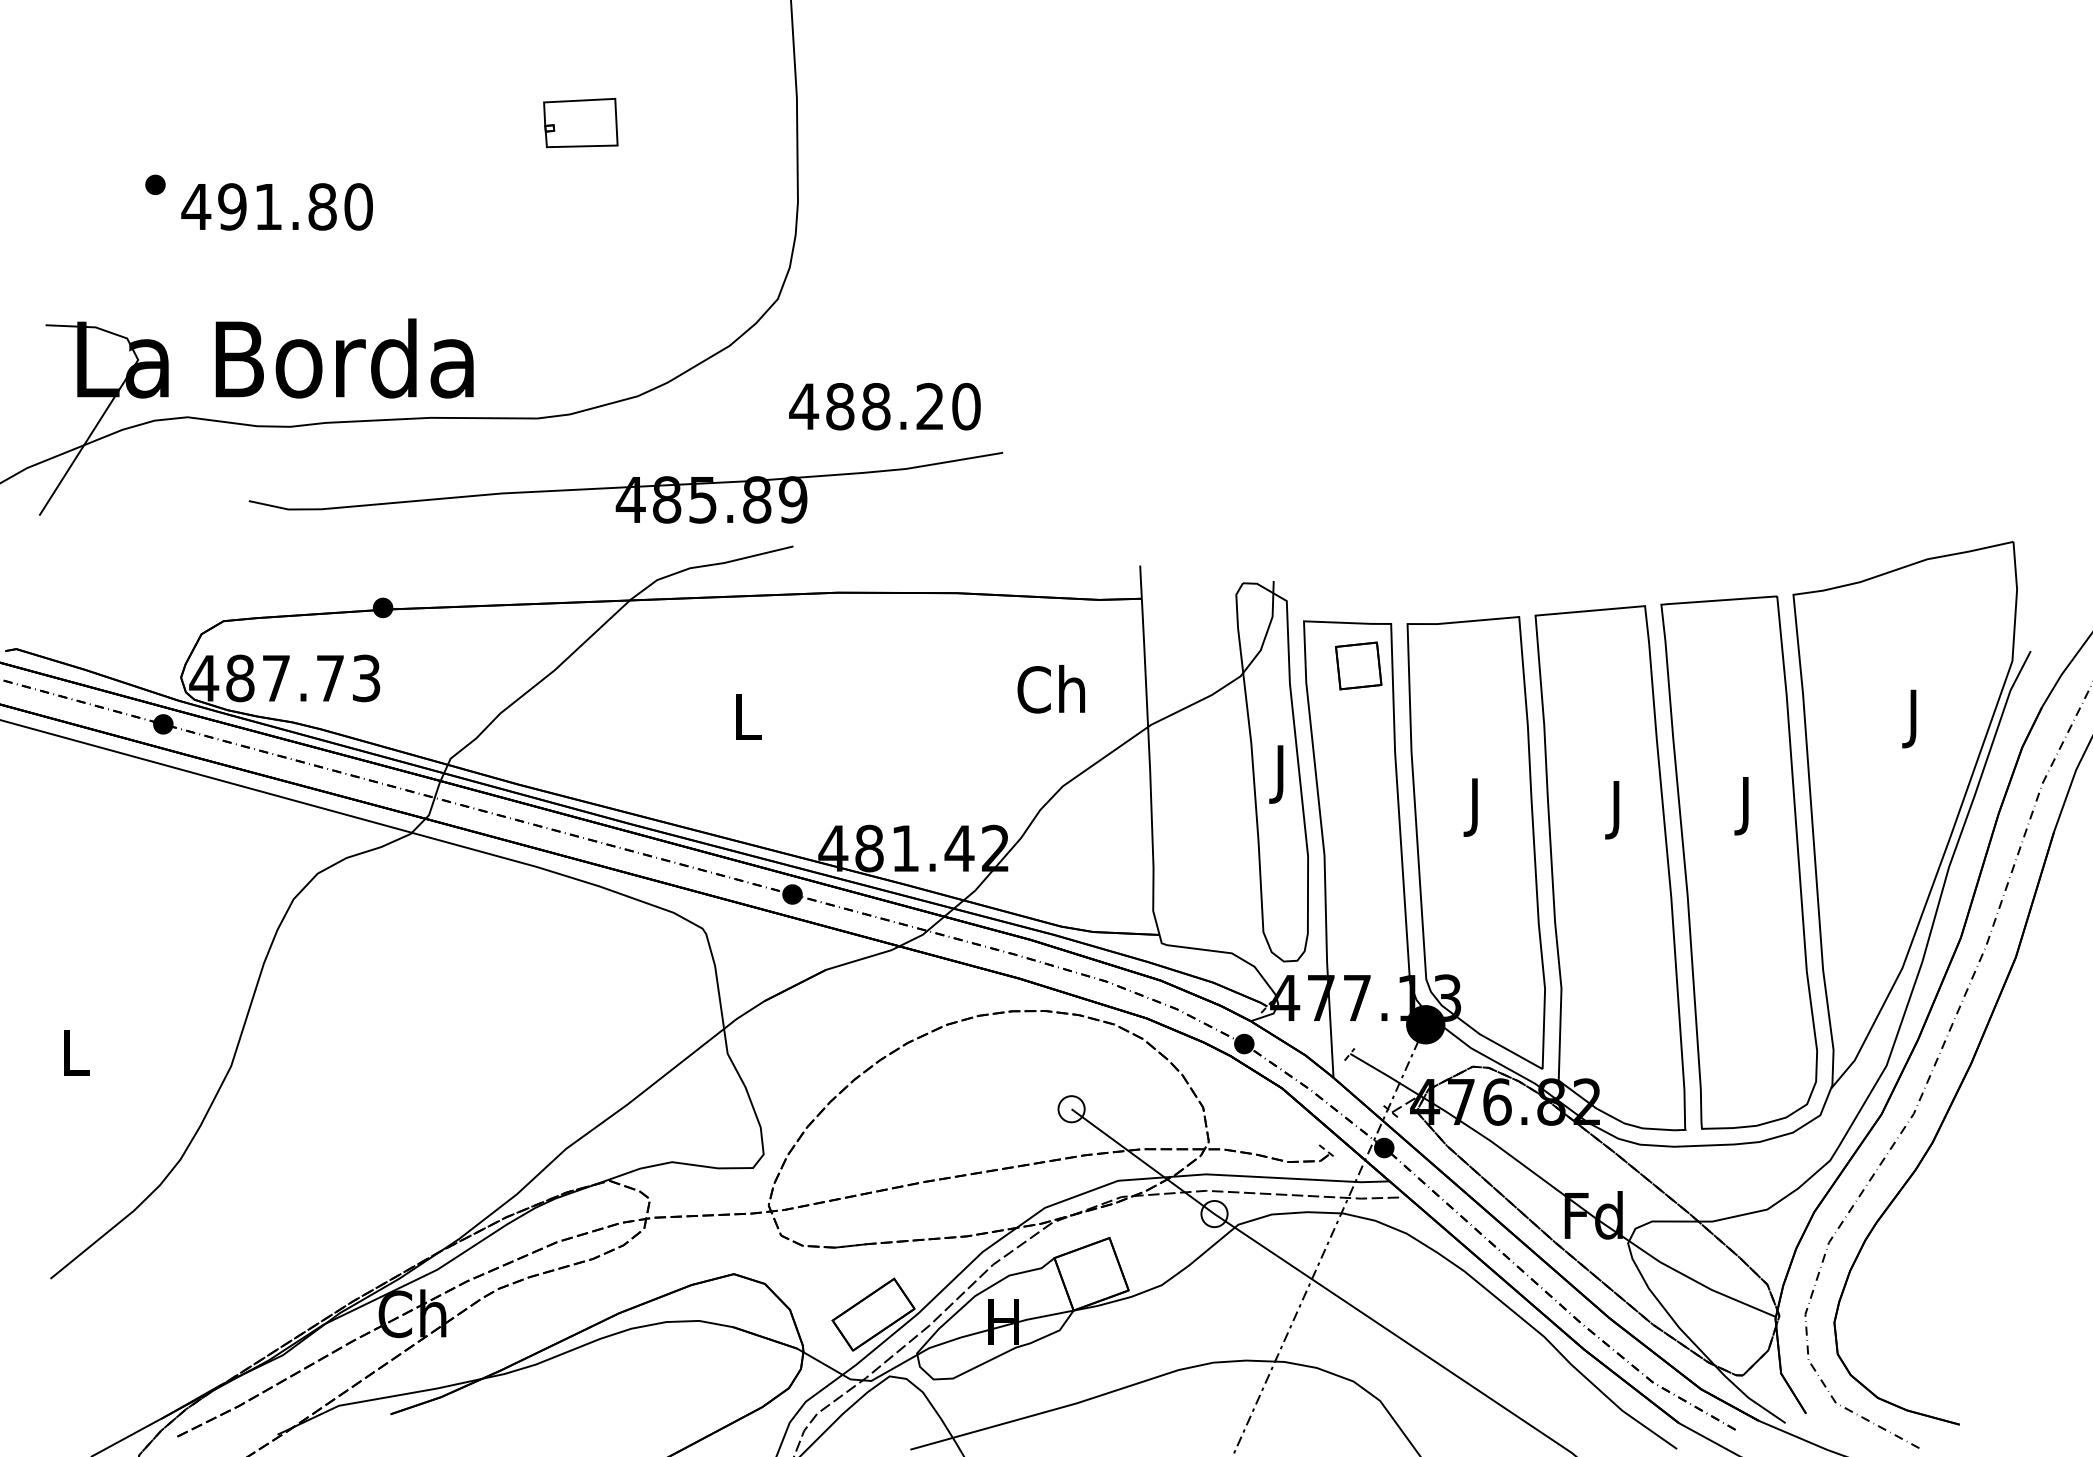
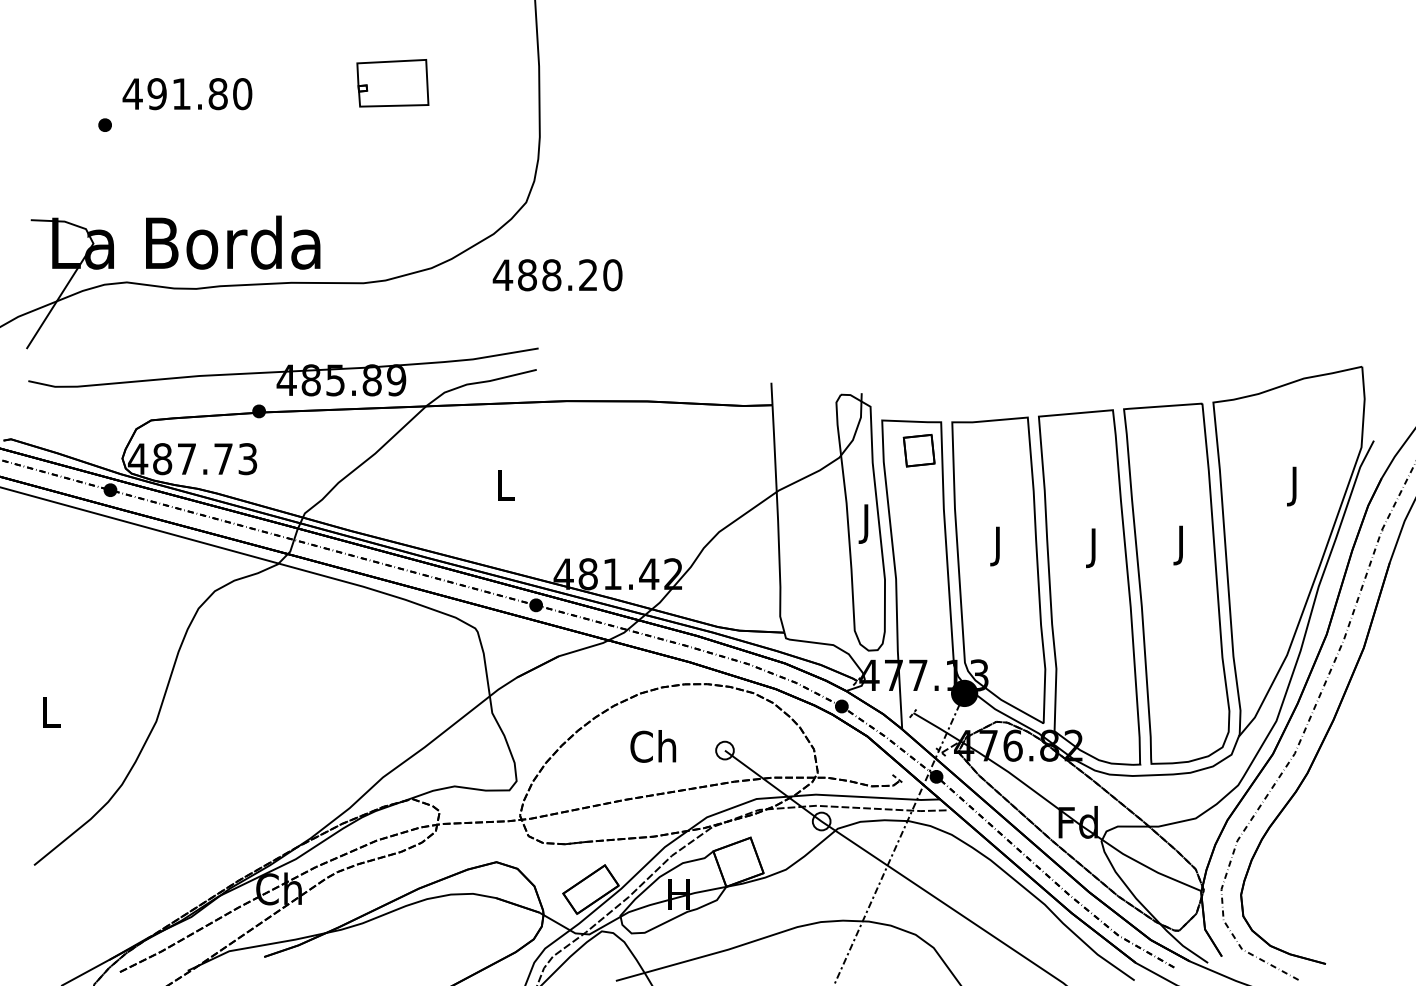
part: (580, 123) -> (392, 83), size x1.43
text: (277, 207) -> (187, 94), moved
text: (884, 407) -> (557, 275), moved
part: (626, 486) -> (283, 371), moved
text: (1051, 689) -> (653, 746), moved

